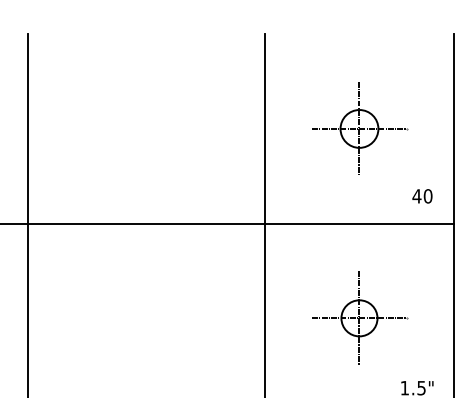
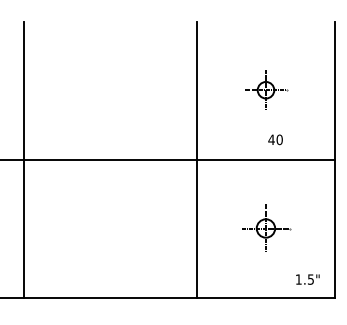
part: (360, 127) -> (266, 89), size x0.6
text: (422, 195) -> (275, 139), moved
part: (360, 316) -> (266, 227), size x0.7

